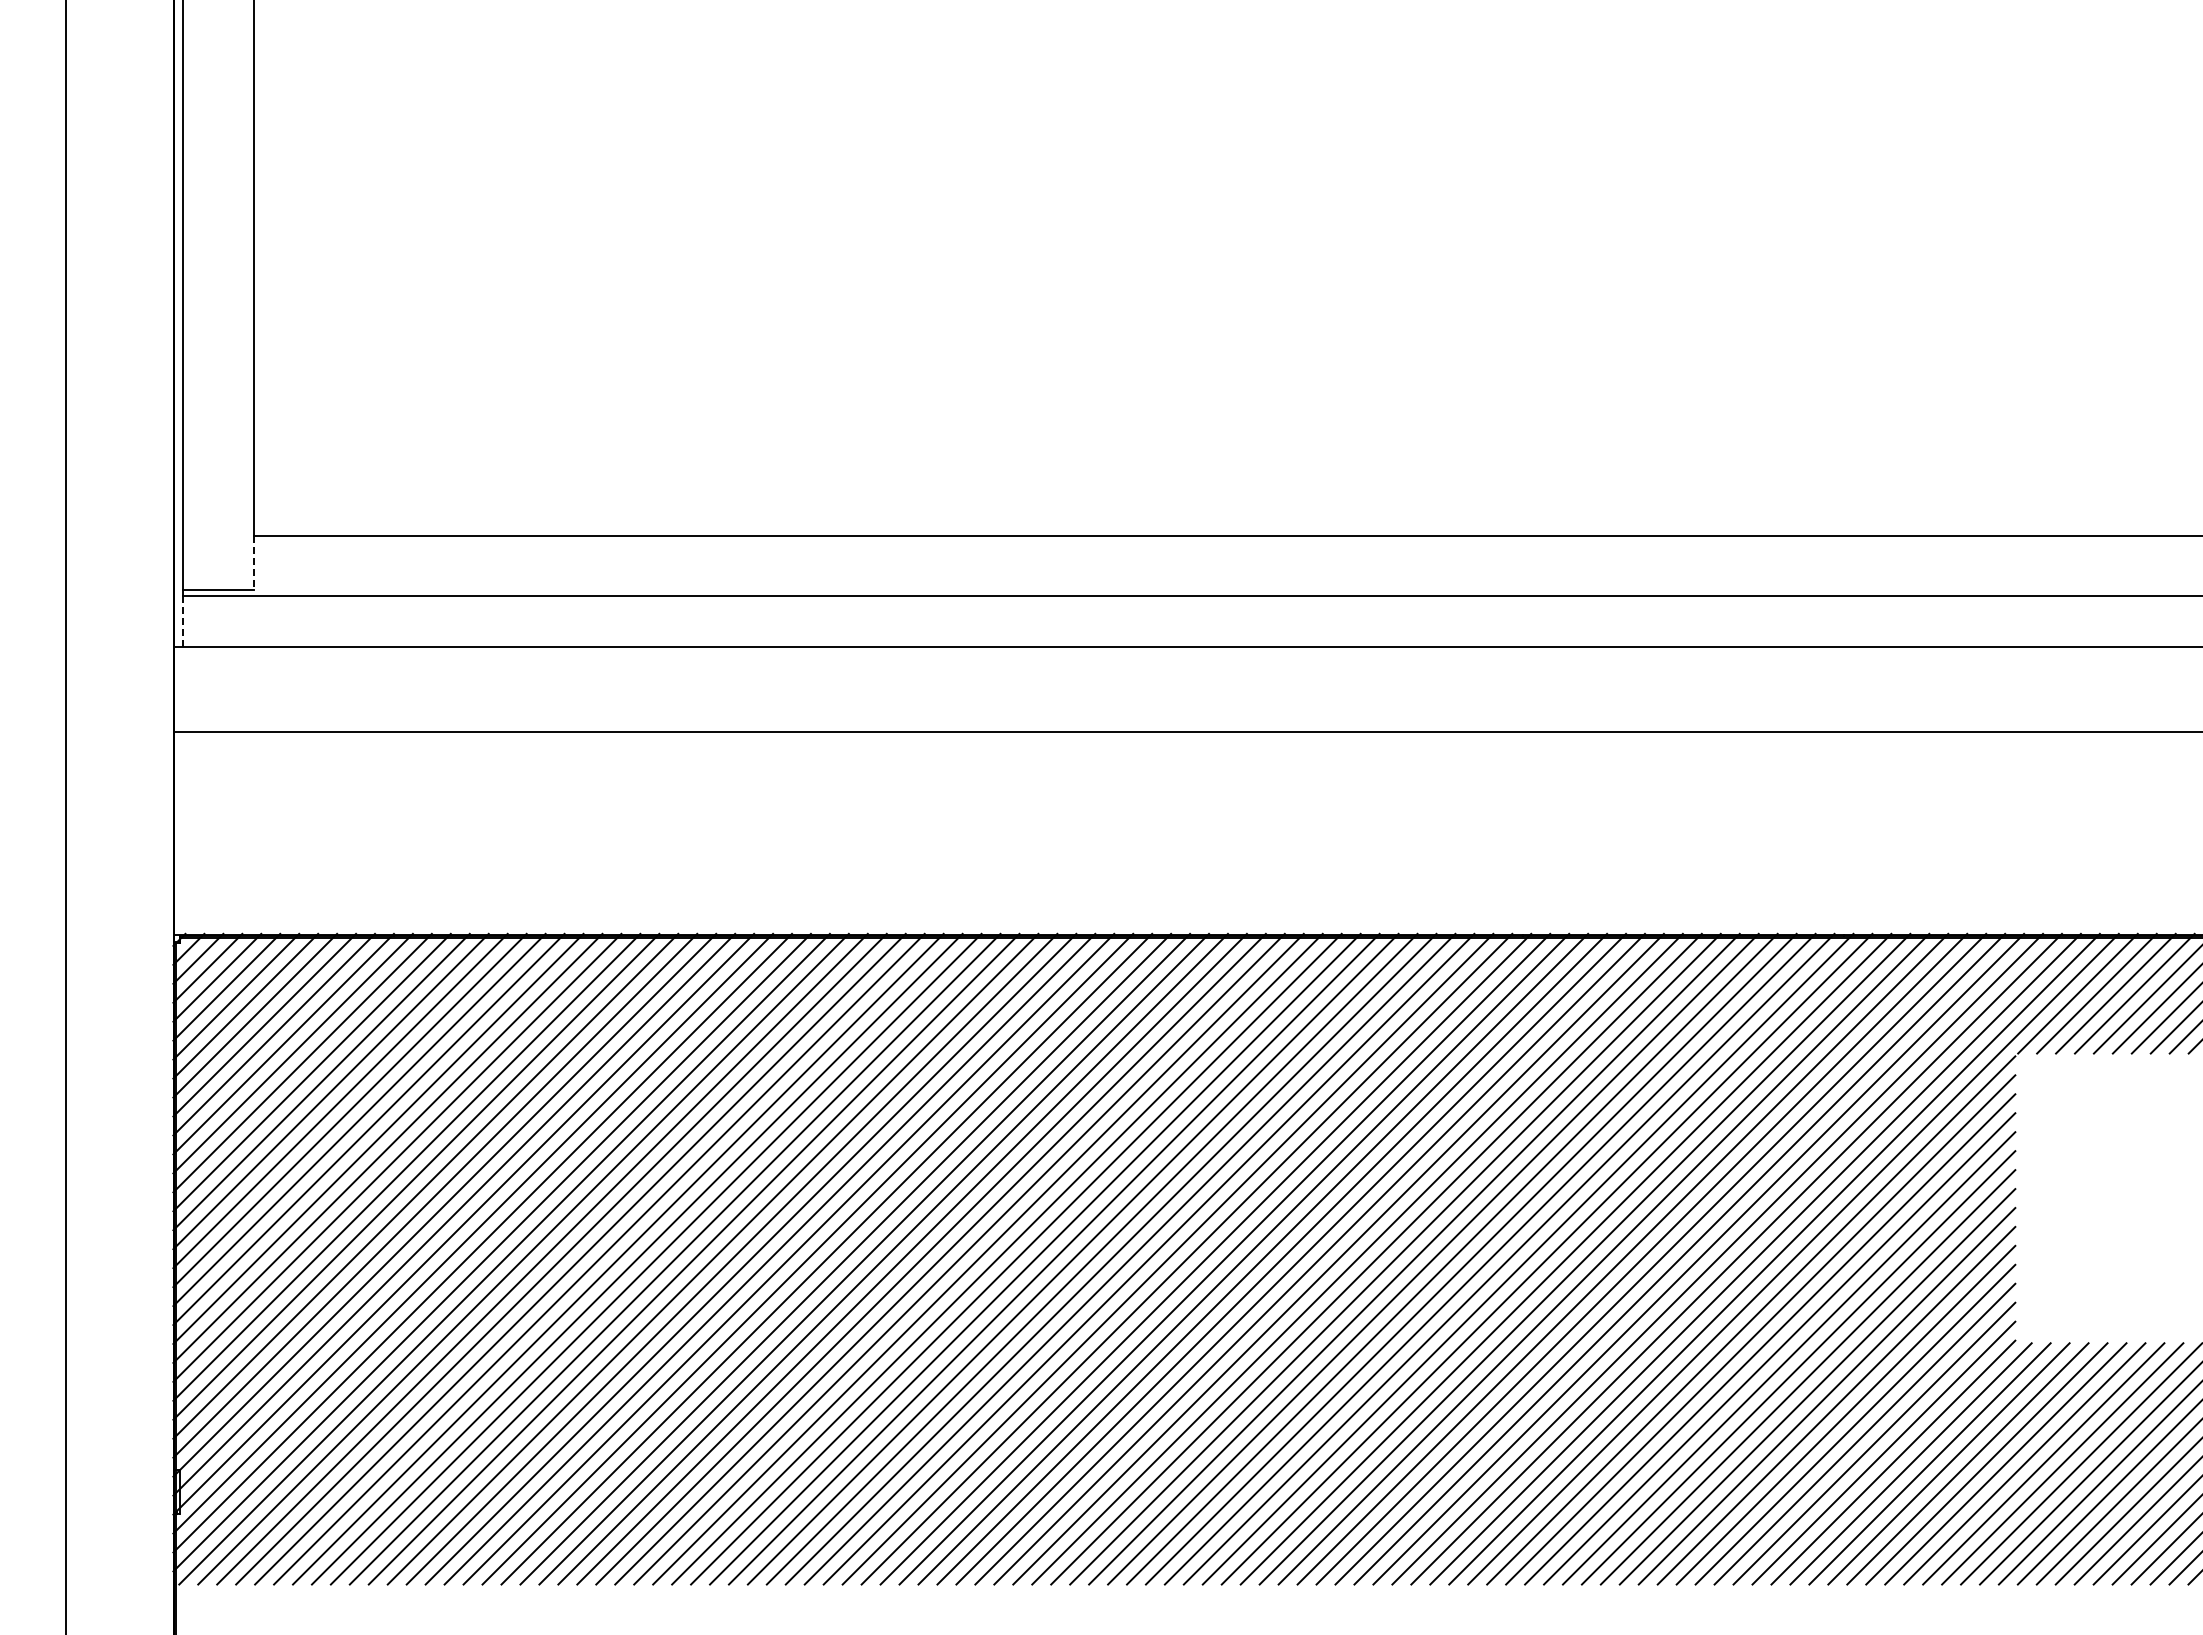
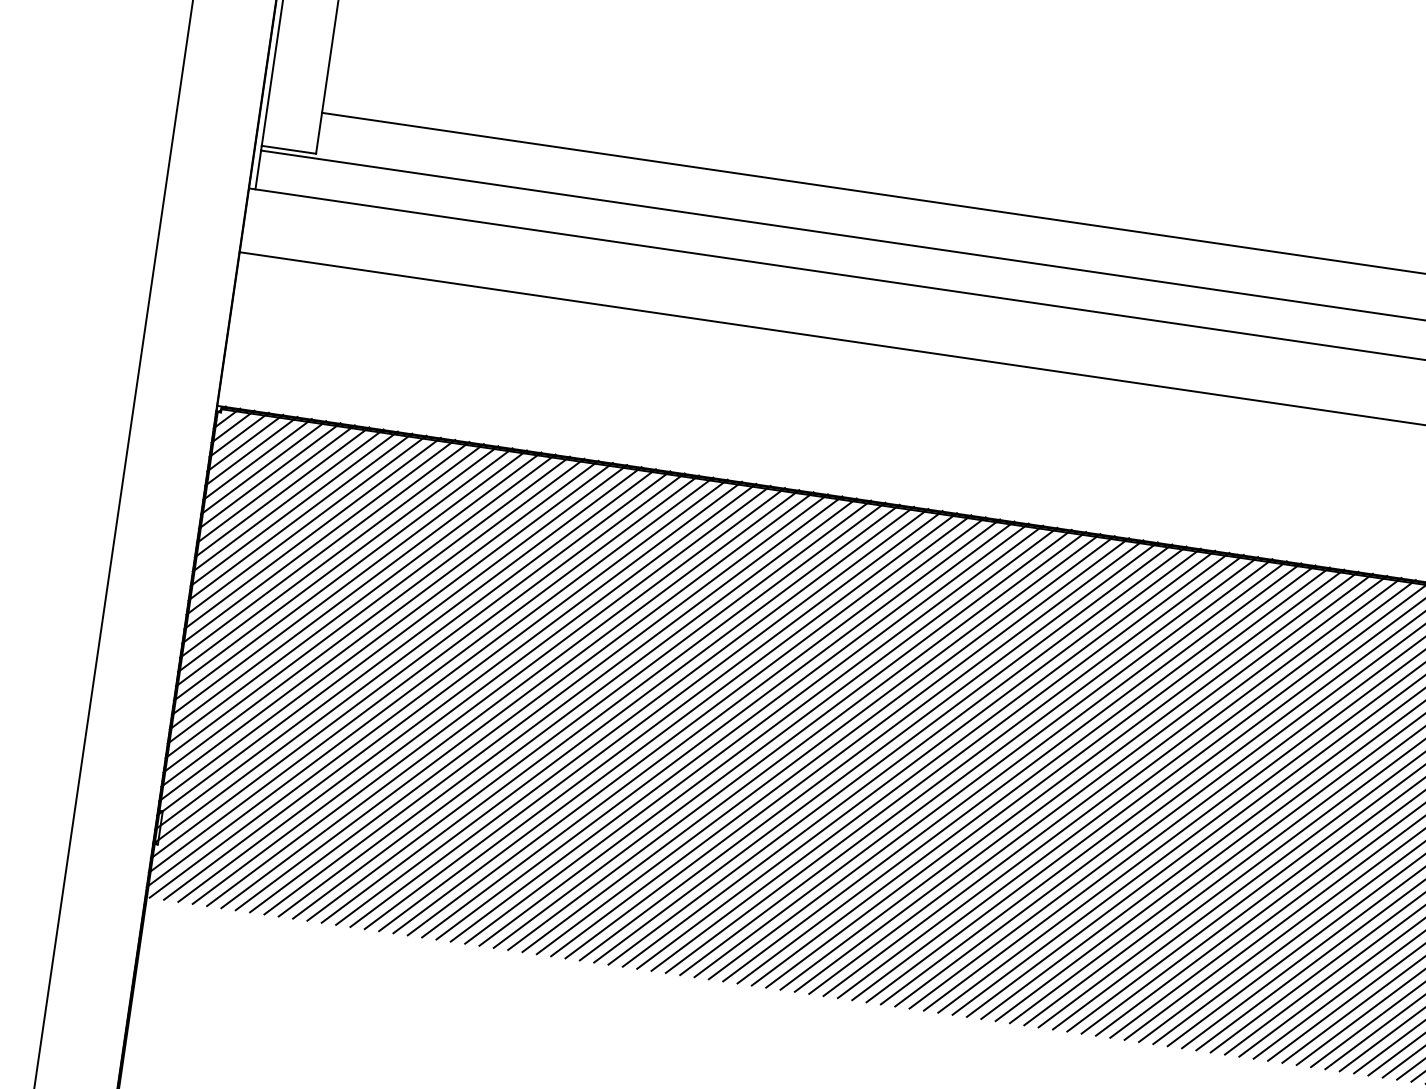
line: (254, 563) -> (319, 133), dashed -> solid
line: (182, 621) -> (258, 169), dashed -> solid

